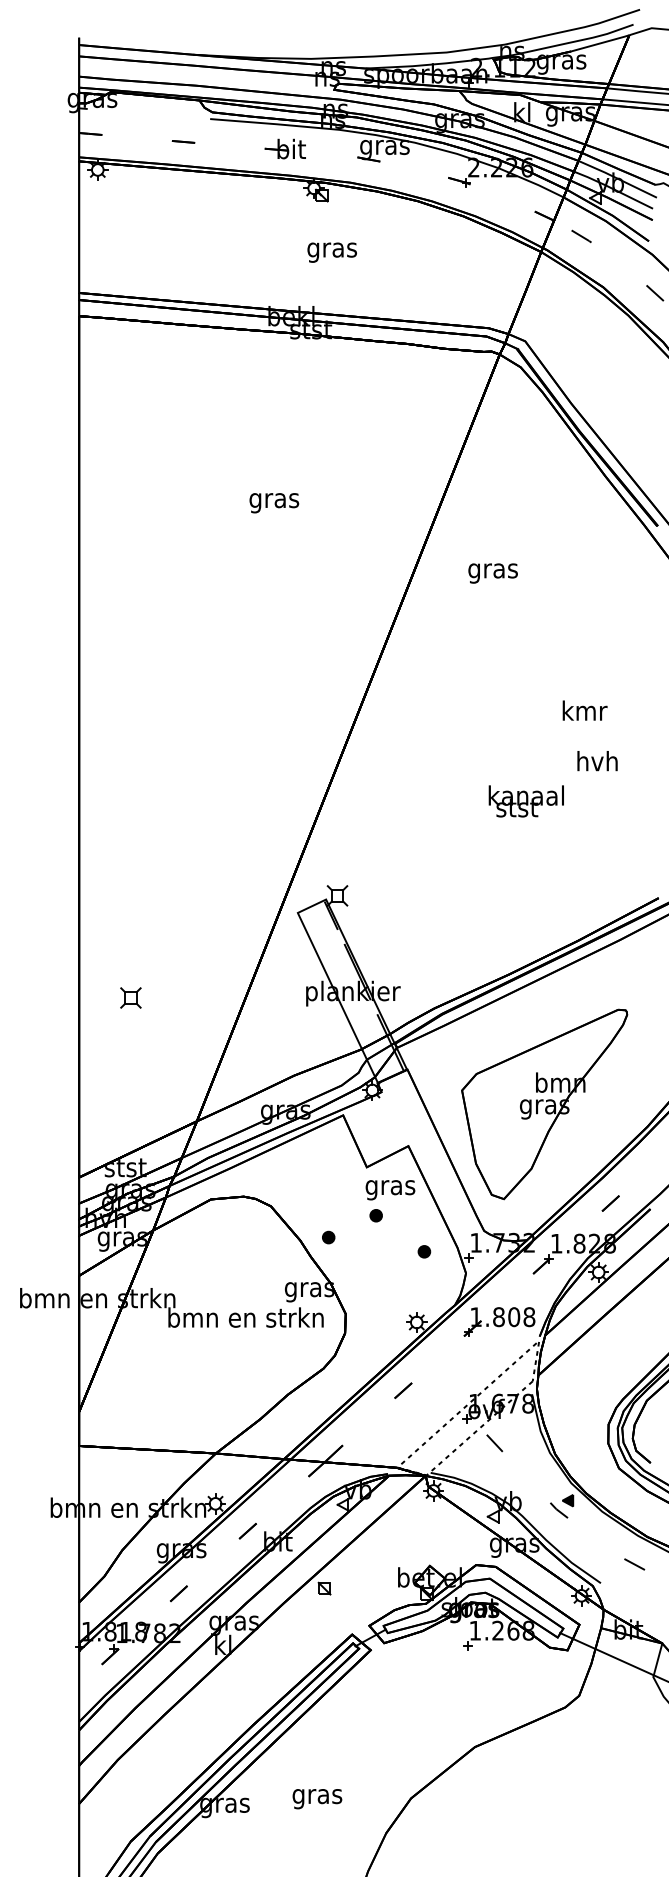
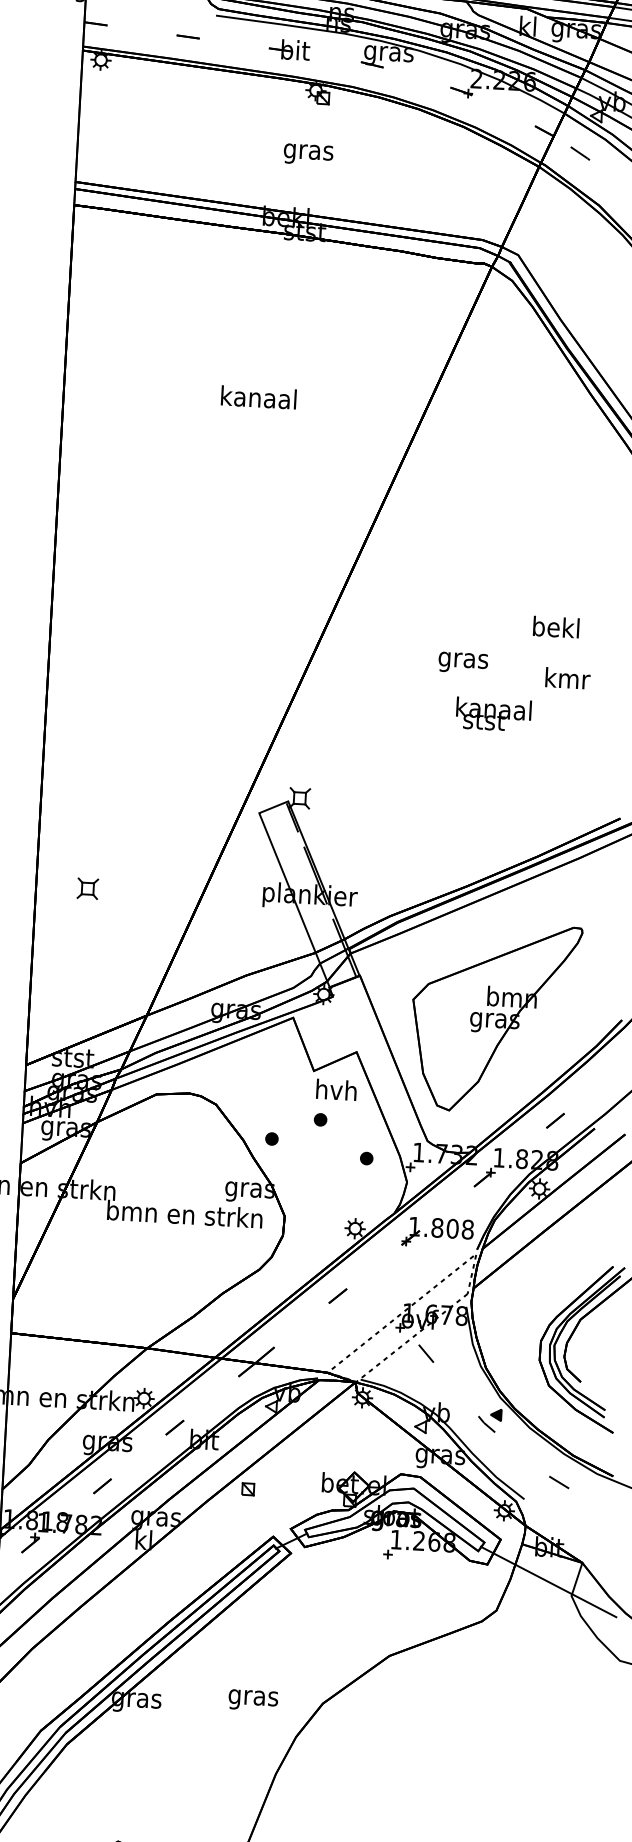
text: (331, 252) -> (307, 154), moved
text: (273, 500) -> (257, 400), gras -> kanaal
text: (492, 573) -> (462, 662), moved
text: (584, 710) -> (556, 627), kmr -> bekl
text: (598, 761) -> (567, 678), hvh -> kmr
text: (390, 1187) -> (336, 1092), gras -> hvh
text: (317, 1799) -> (253, 1700), moved

